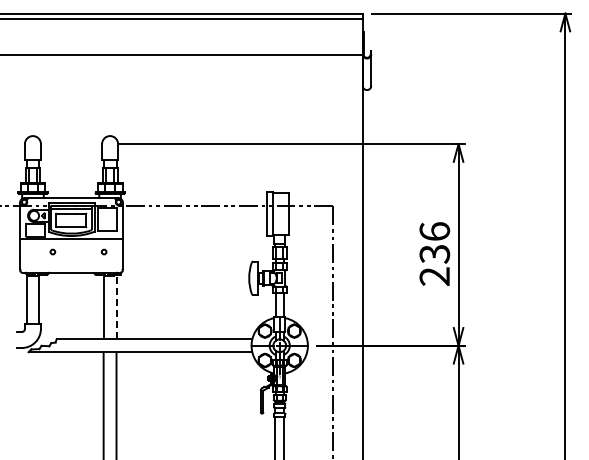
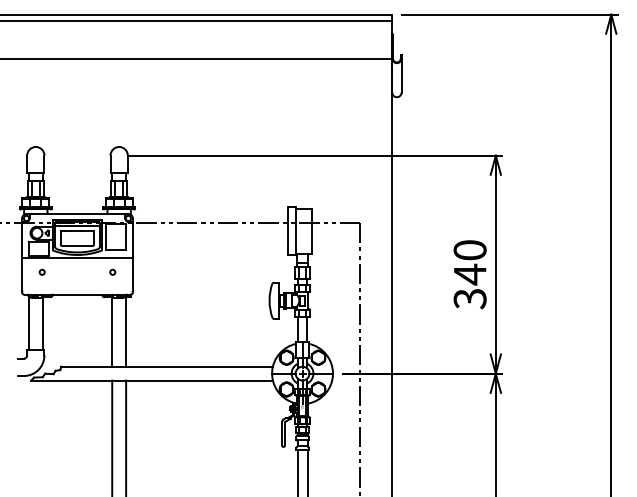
circle: (52, 251) -> (41, 271), moved
text: (434, 254) -> (469, 274), 236 -> 340
line: (116, 306) -> (126, 331), dashed -> solid

